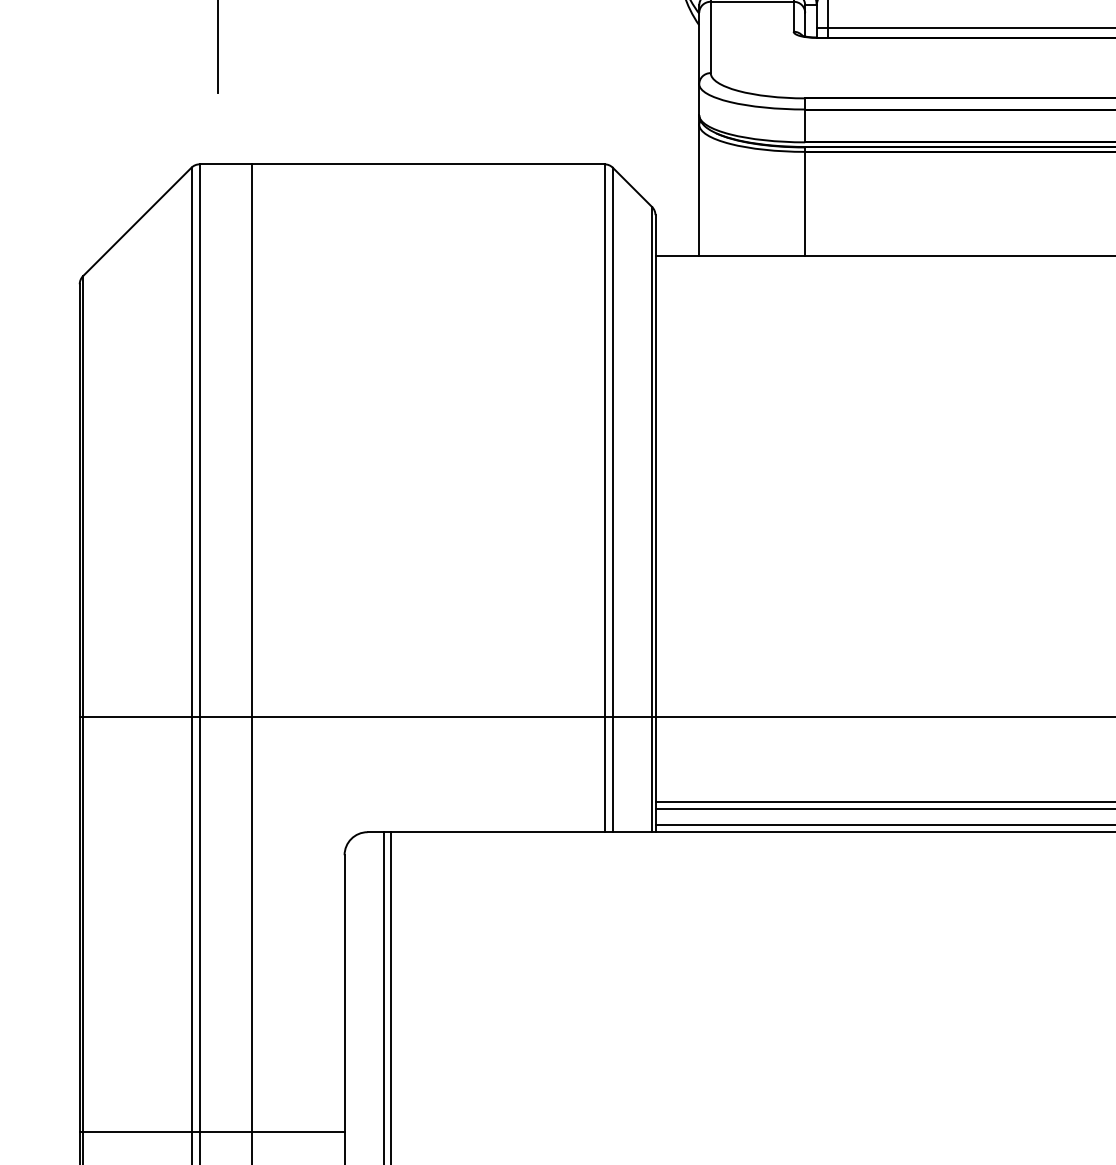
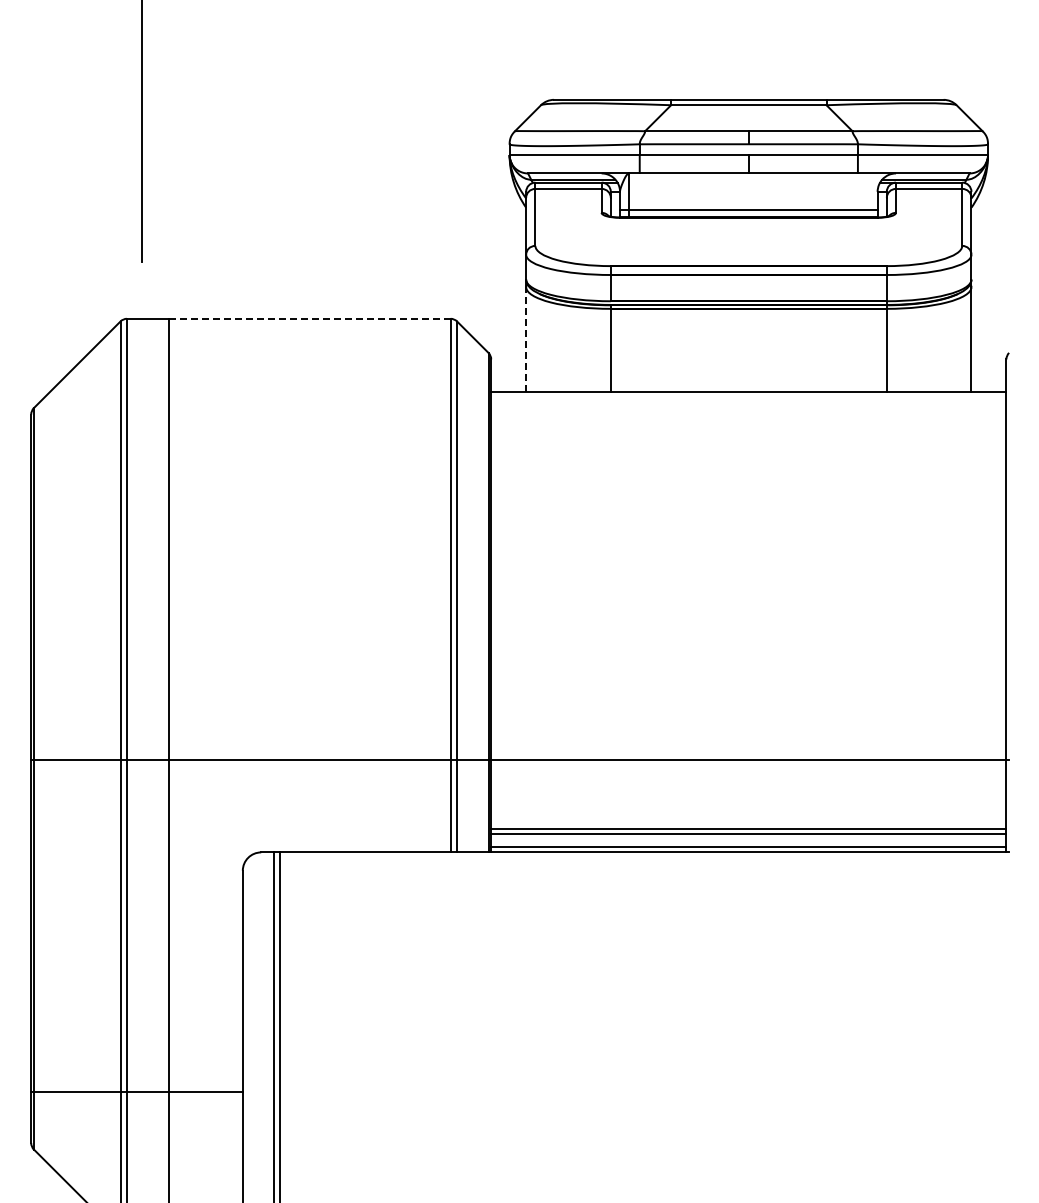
line: (428, 163) -> (309, 318), solid -> dashed
line: (699, 190) -> (526, 339), solid -> dashed

